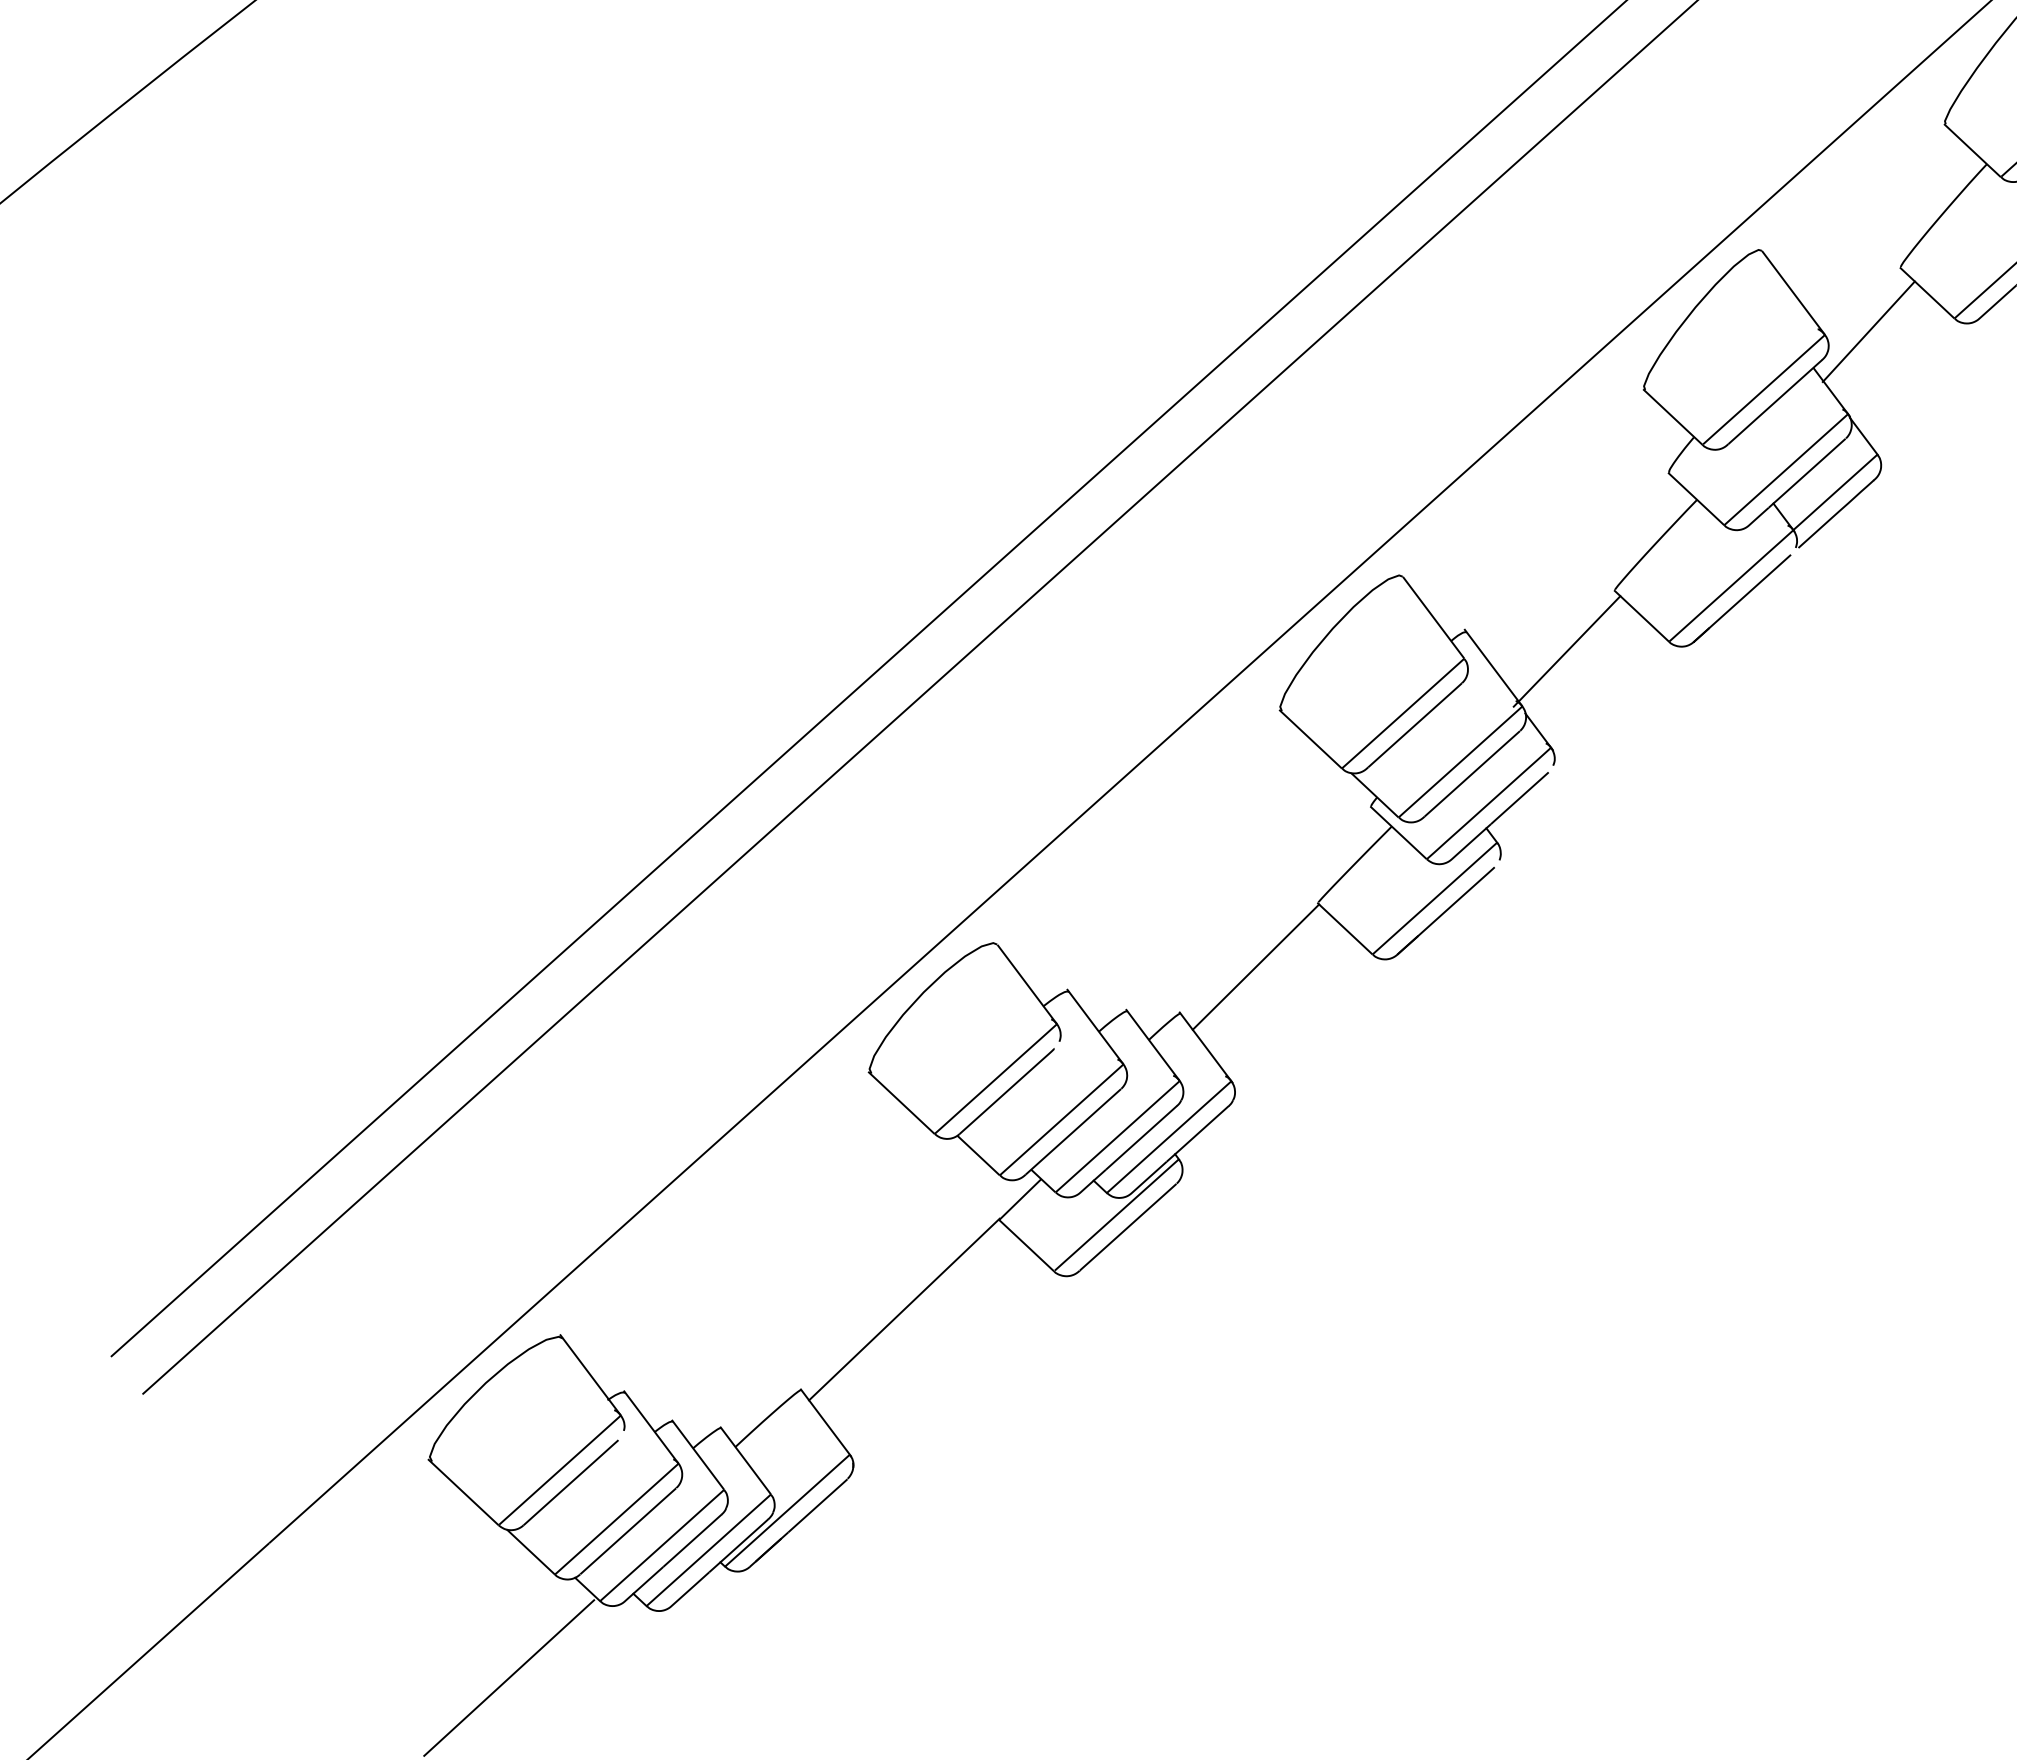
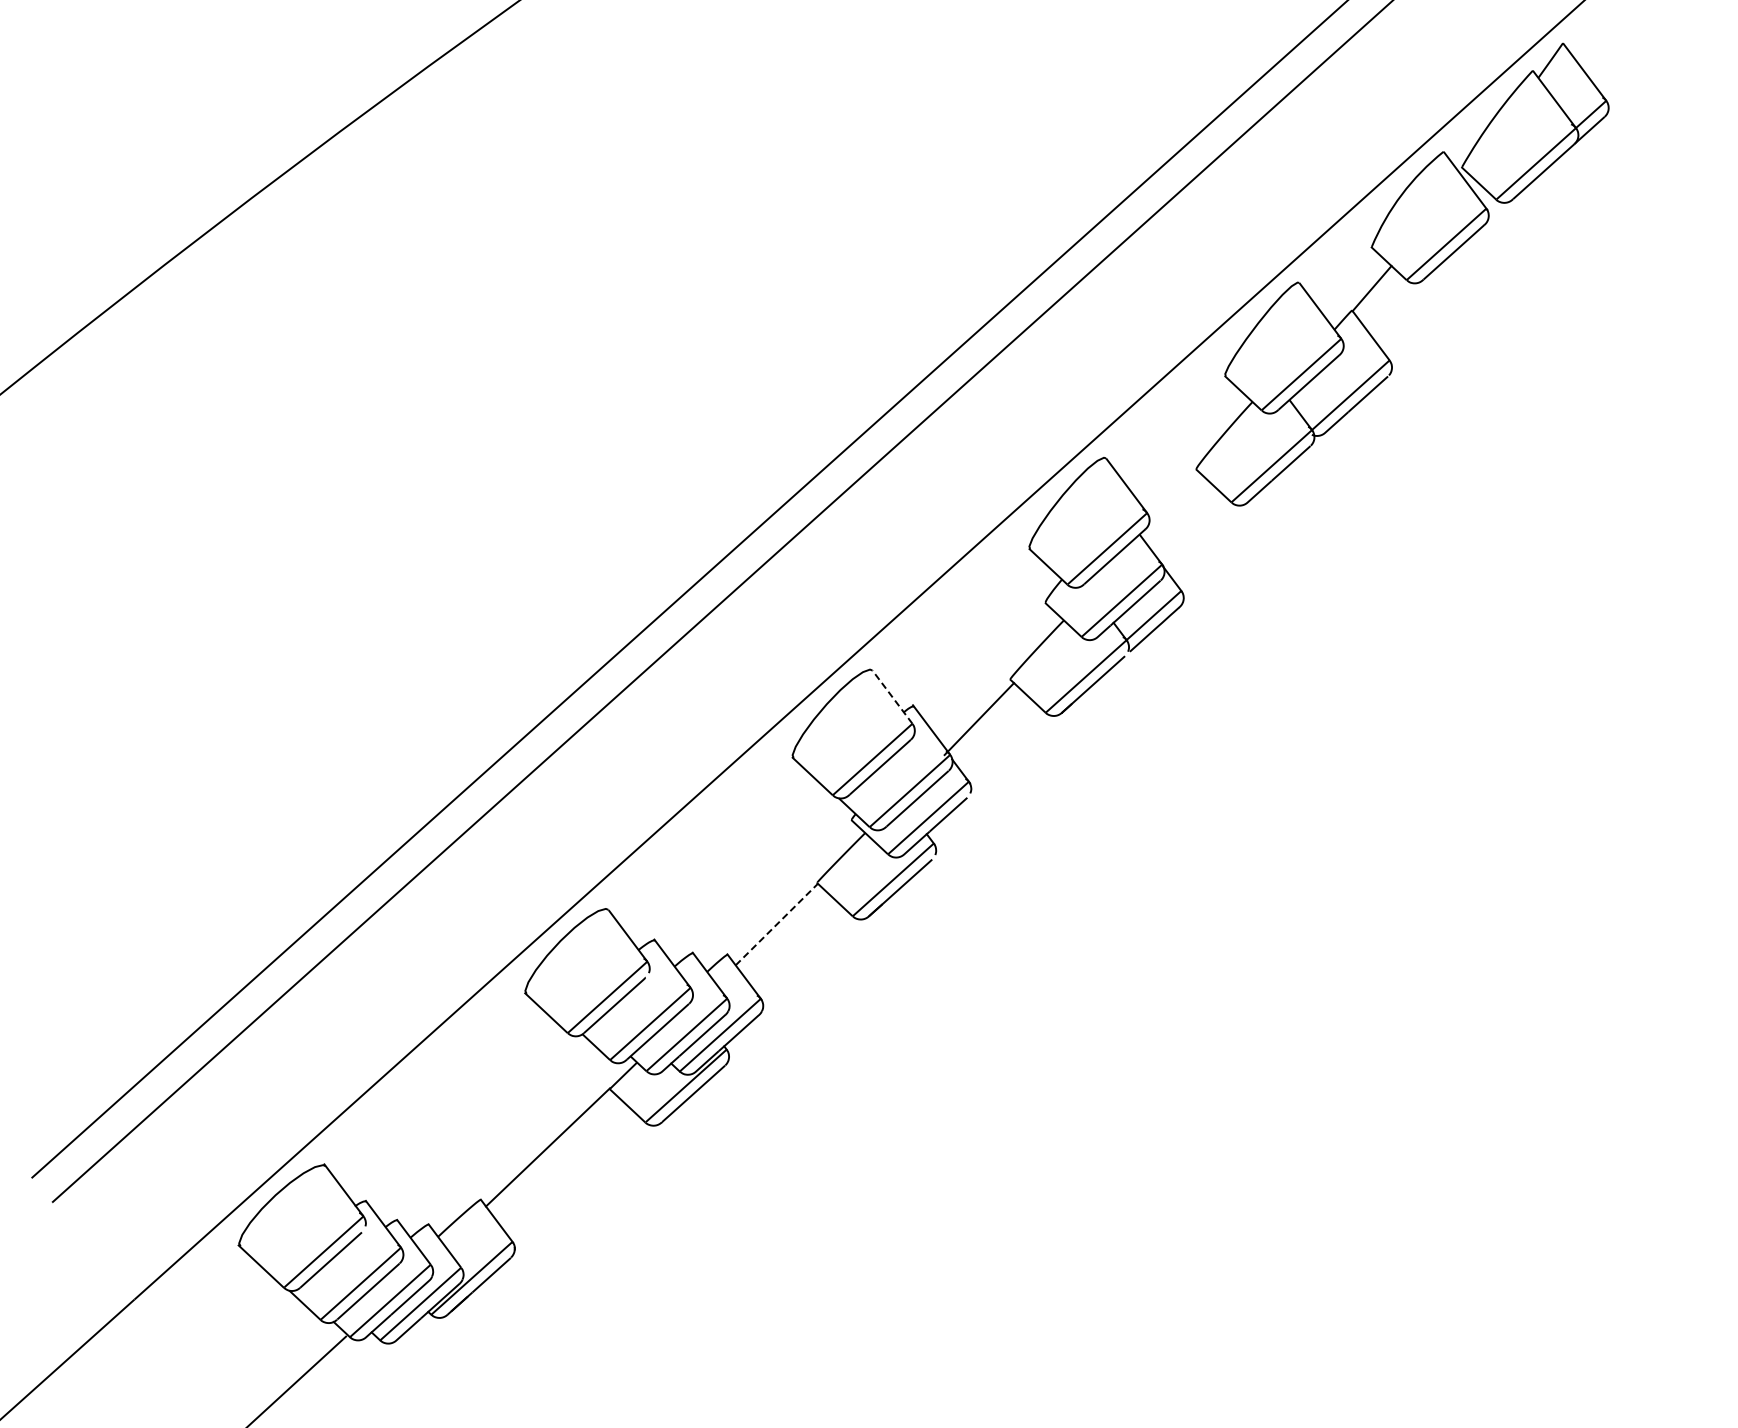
line: (1868, 330) -> (1175, 510), removed
line: (1433, 618) -> (892, 697), solid -> dashed
line: (1255, 967) -> (776, 924), solid -> dashed

